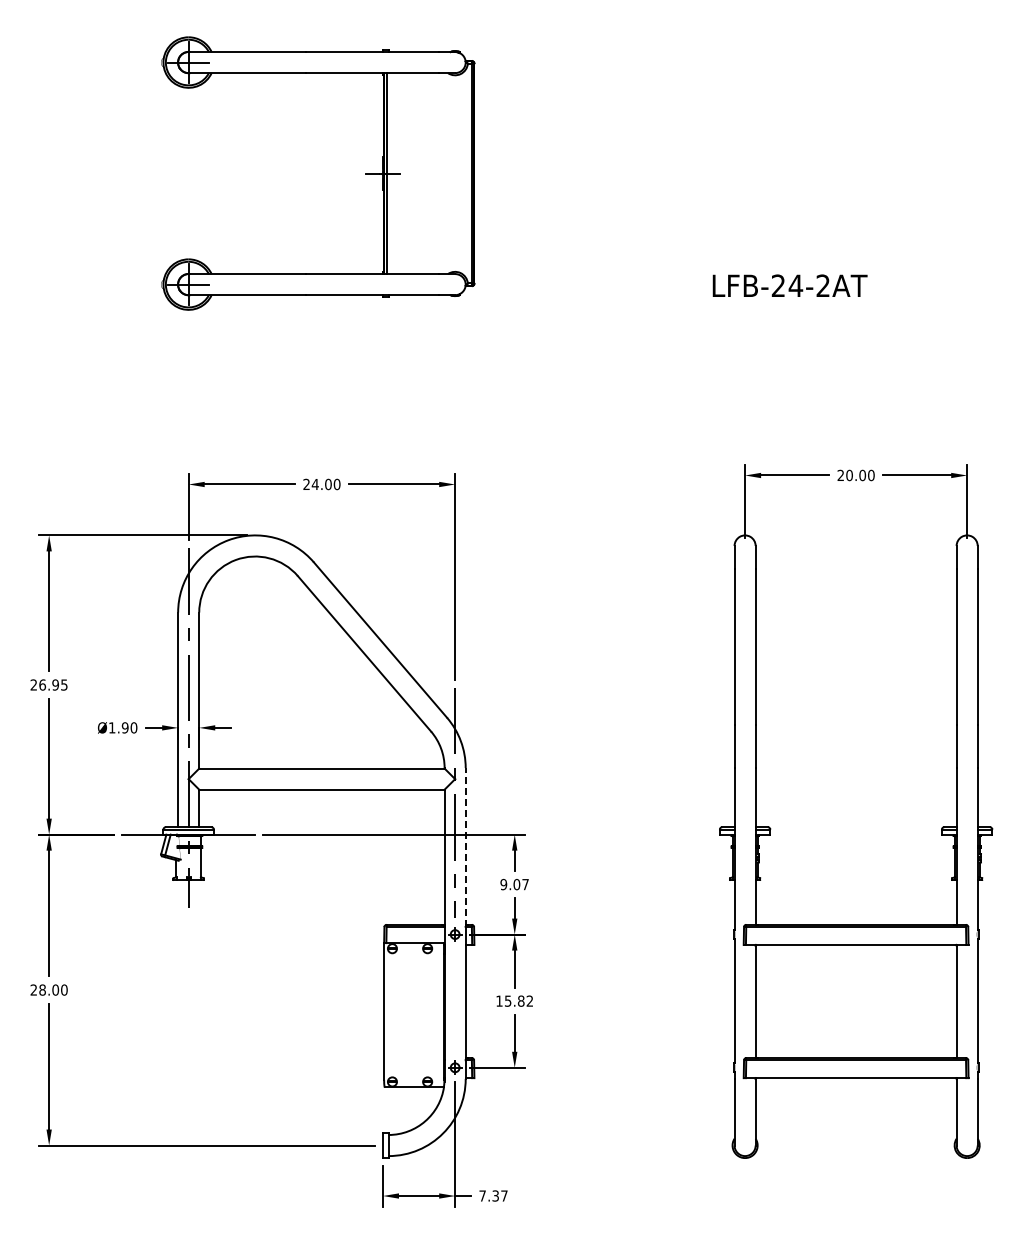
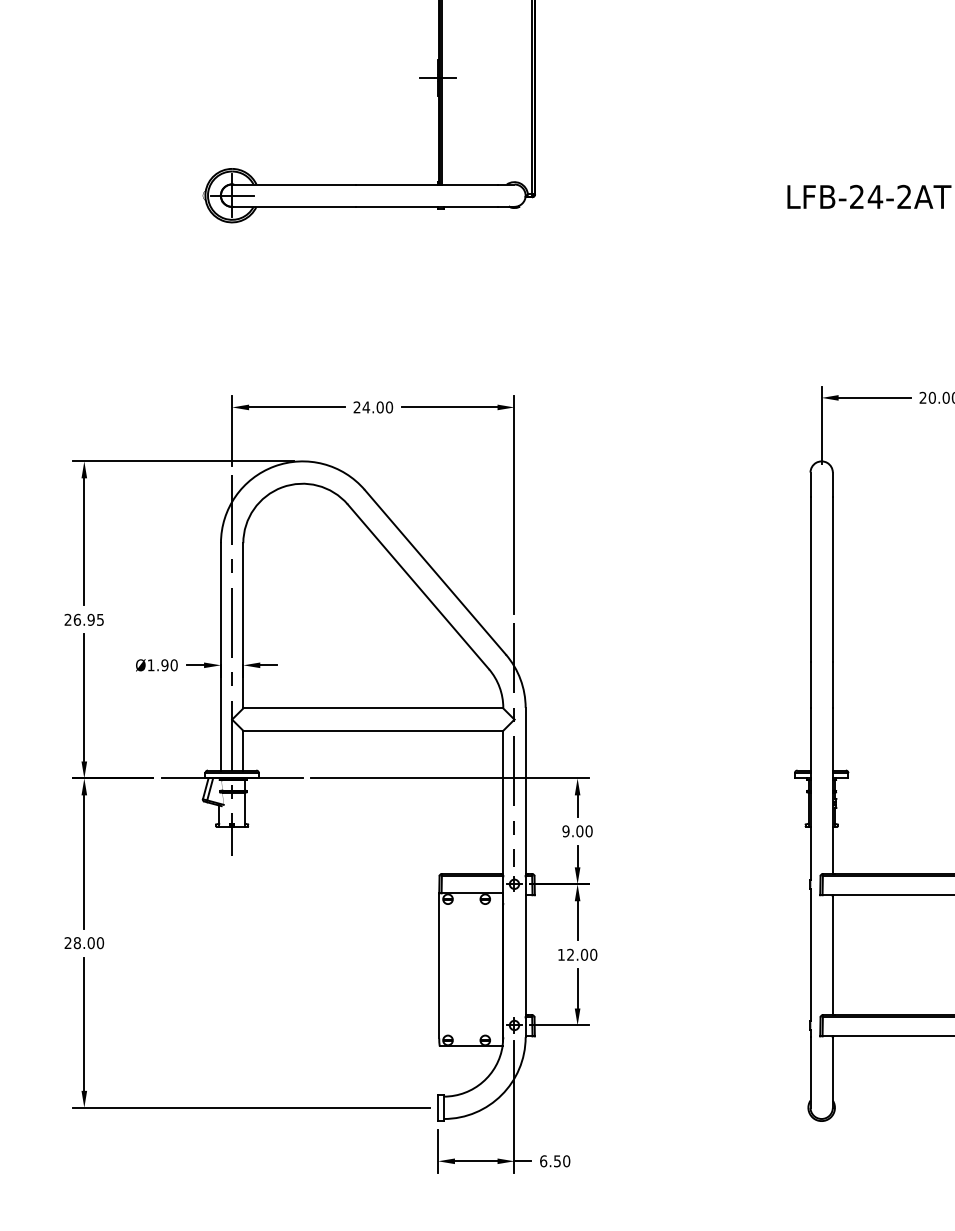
line: (465, 847) -> (525, 792), dashed -> solid
text: (525, 884) -> (589, 831), 9.07 -> 9.00
text: (519, 1000) -> (582, 954), 15.82 -> 12.00
text: (493, 1195) -> (555, 1160), 7.37 -> 6.50

